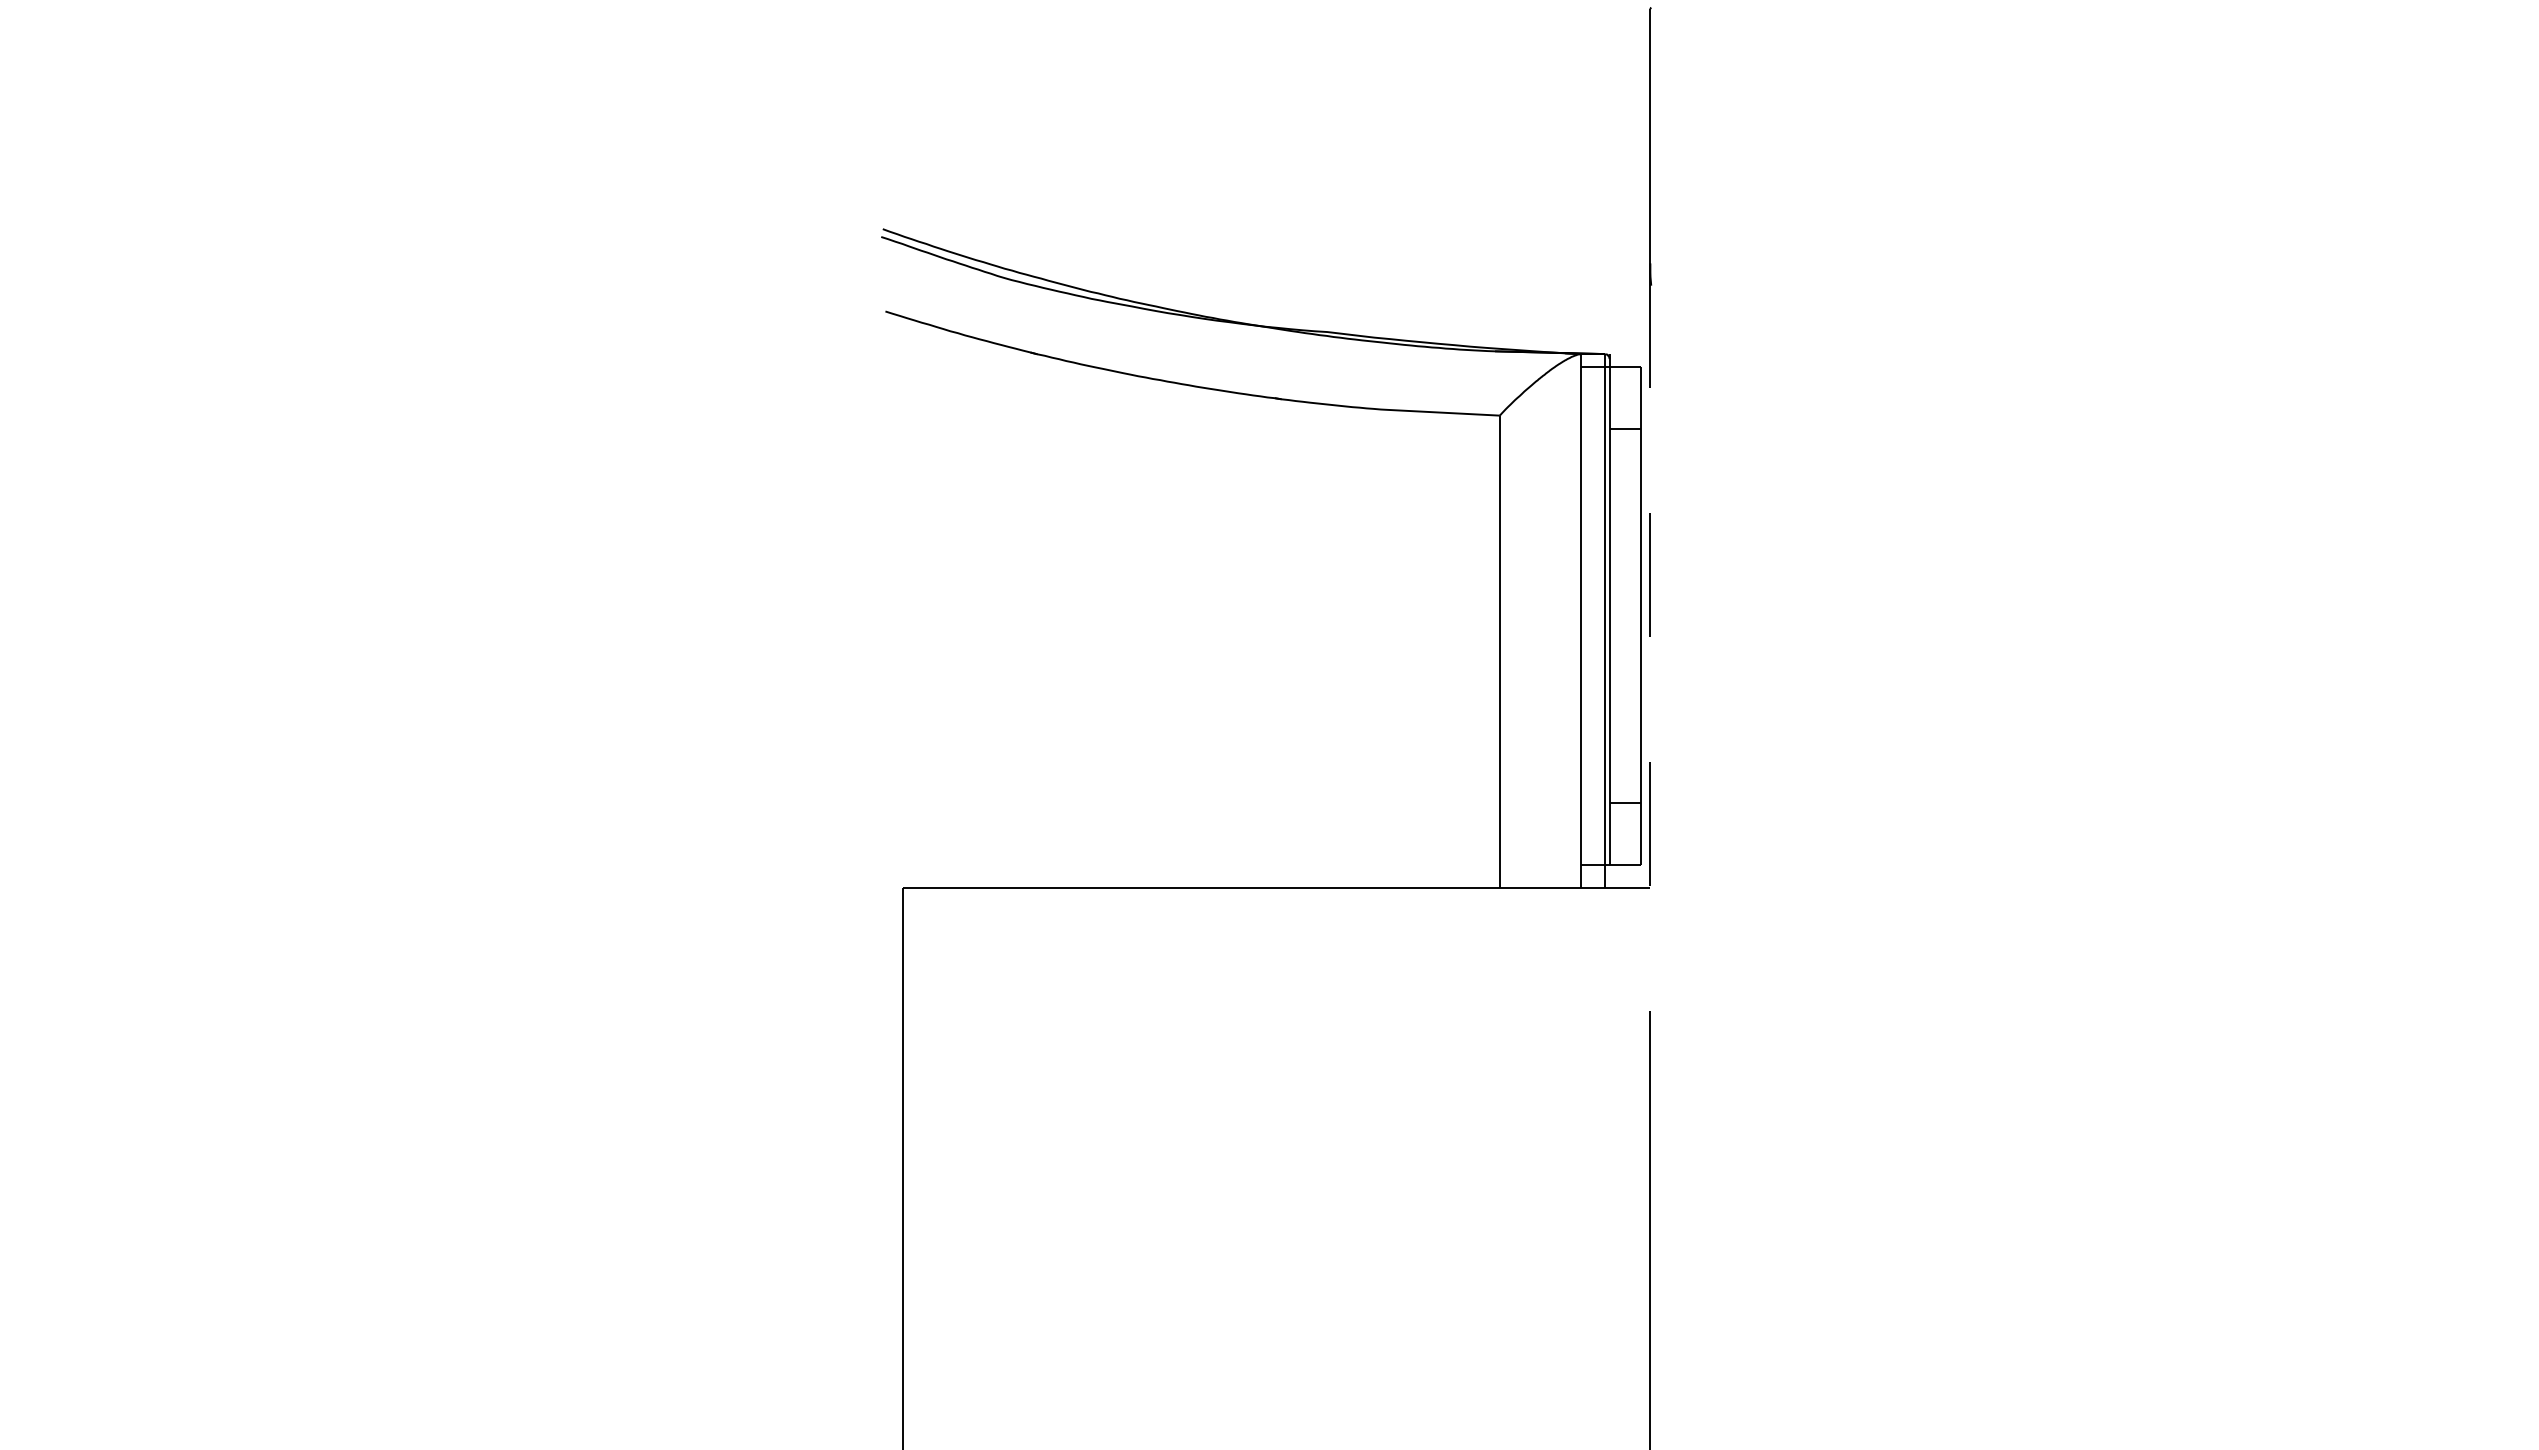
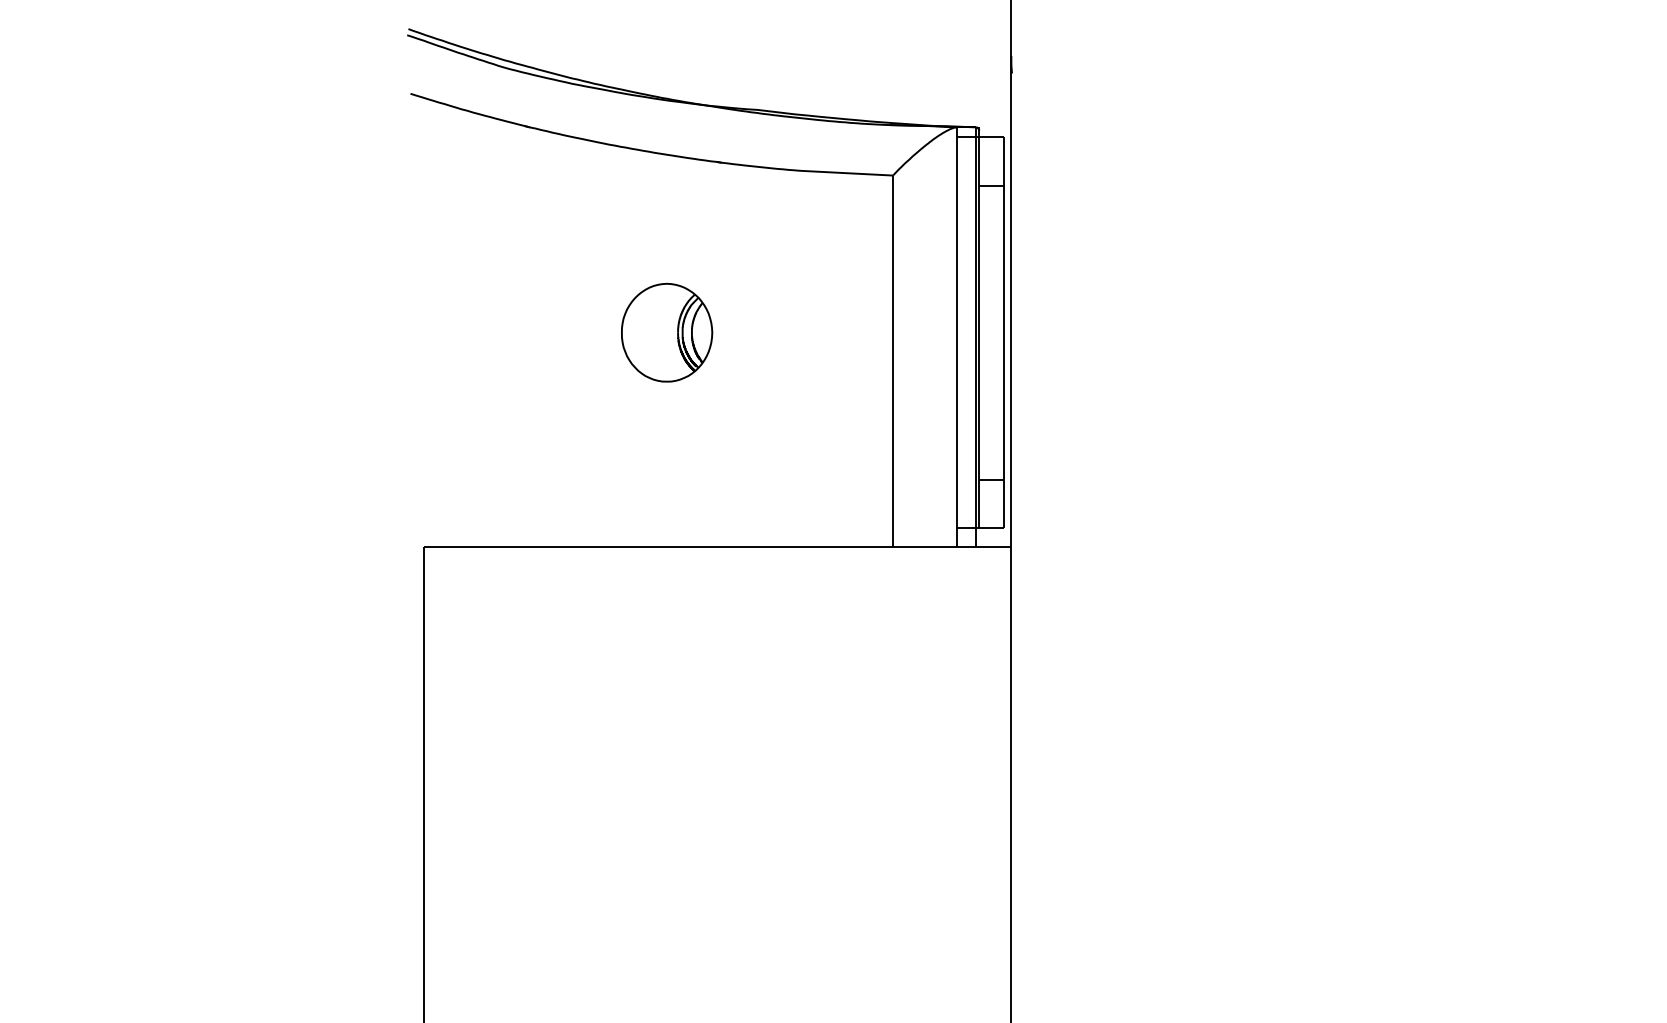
part: (1211, 615) -> (666, 332), added
line: (1650, 643) -> (1011, 354), dashed -> solid

